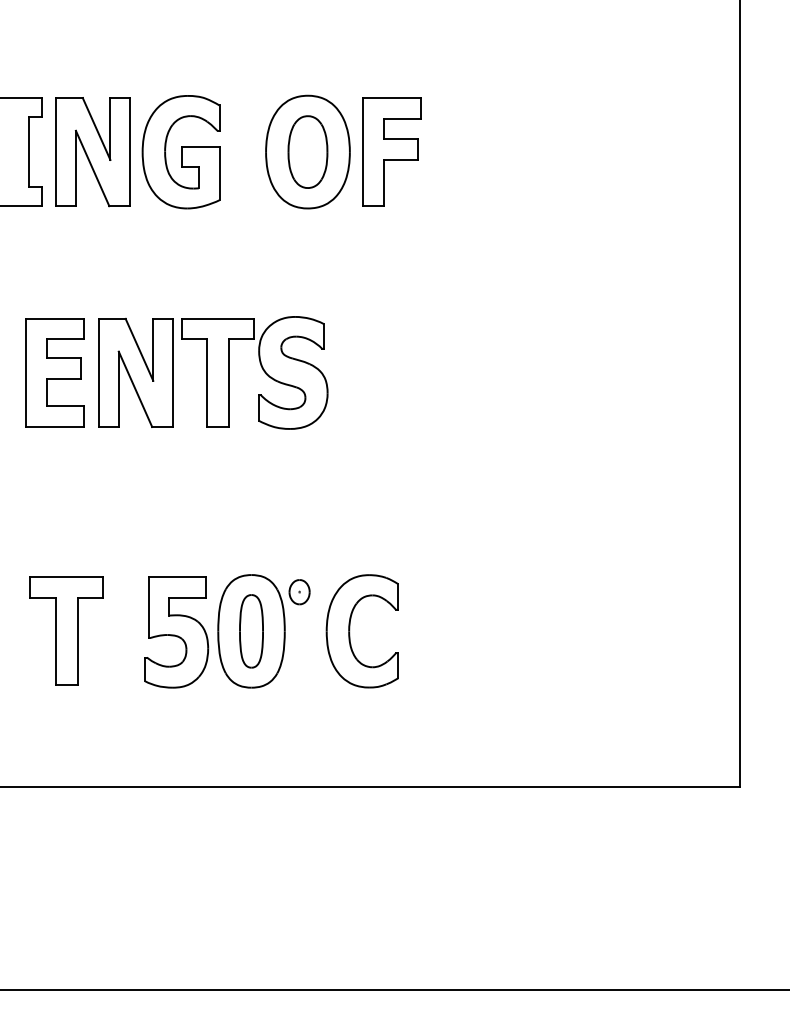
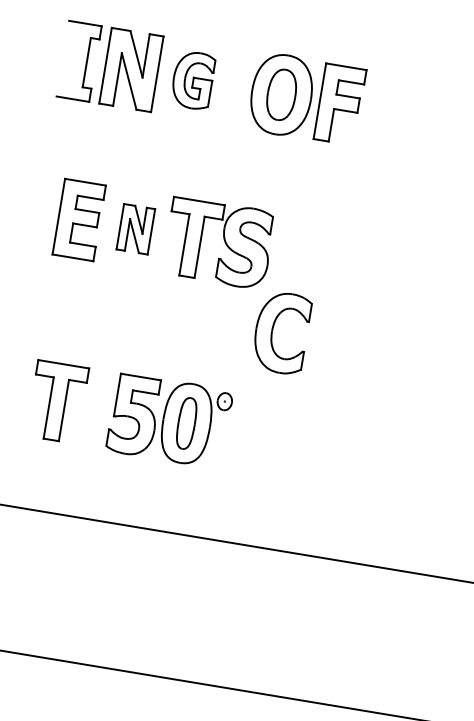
part: (180, 152) -> (192, 80), size x0.7
part: (135, 372) -> (135, 229), size x0.6
part: (350, 631) -> (273, 331), moved

